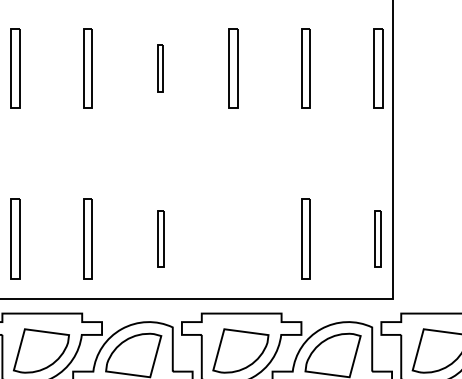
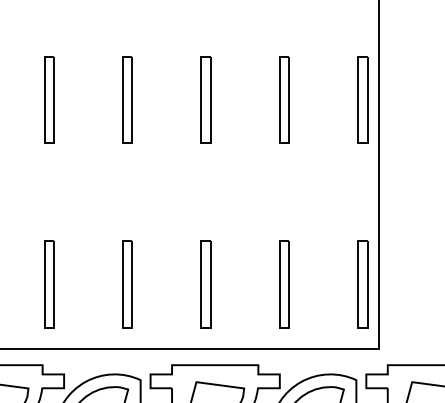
part: (160, 68) -> (127, 100), size x1.67
part: (160, 238) -> (127, 283), size x1.43
part: (233, 238) -> (206, 283), added
part: (378, 238) -> (363, 283), size x1.43

